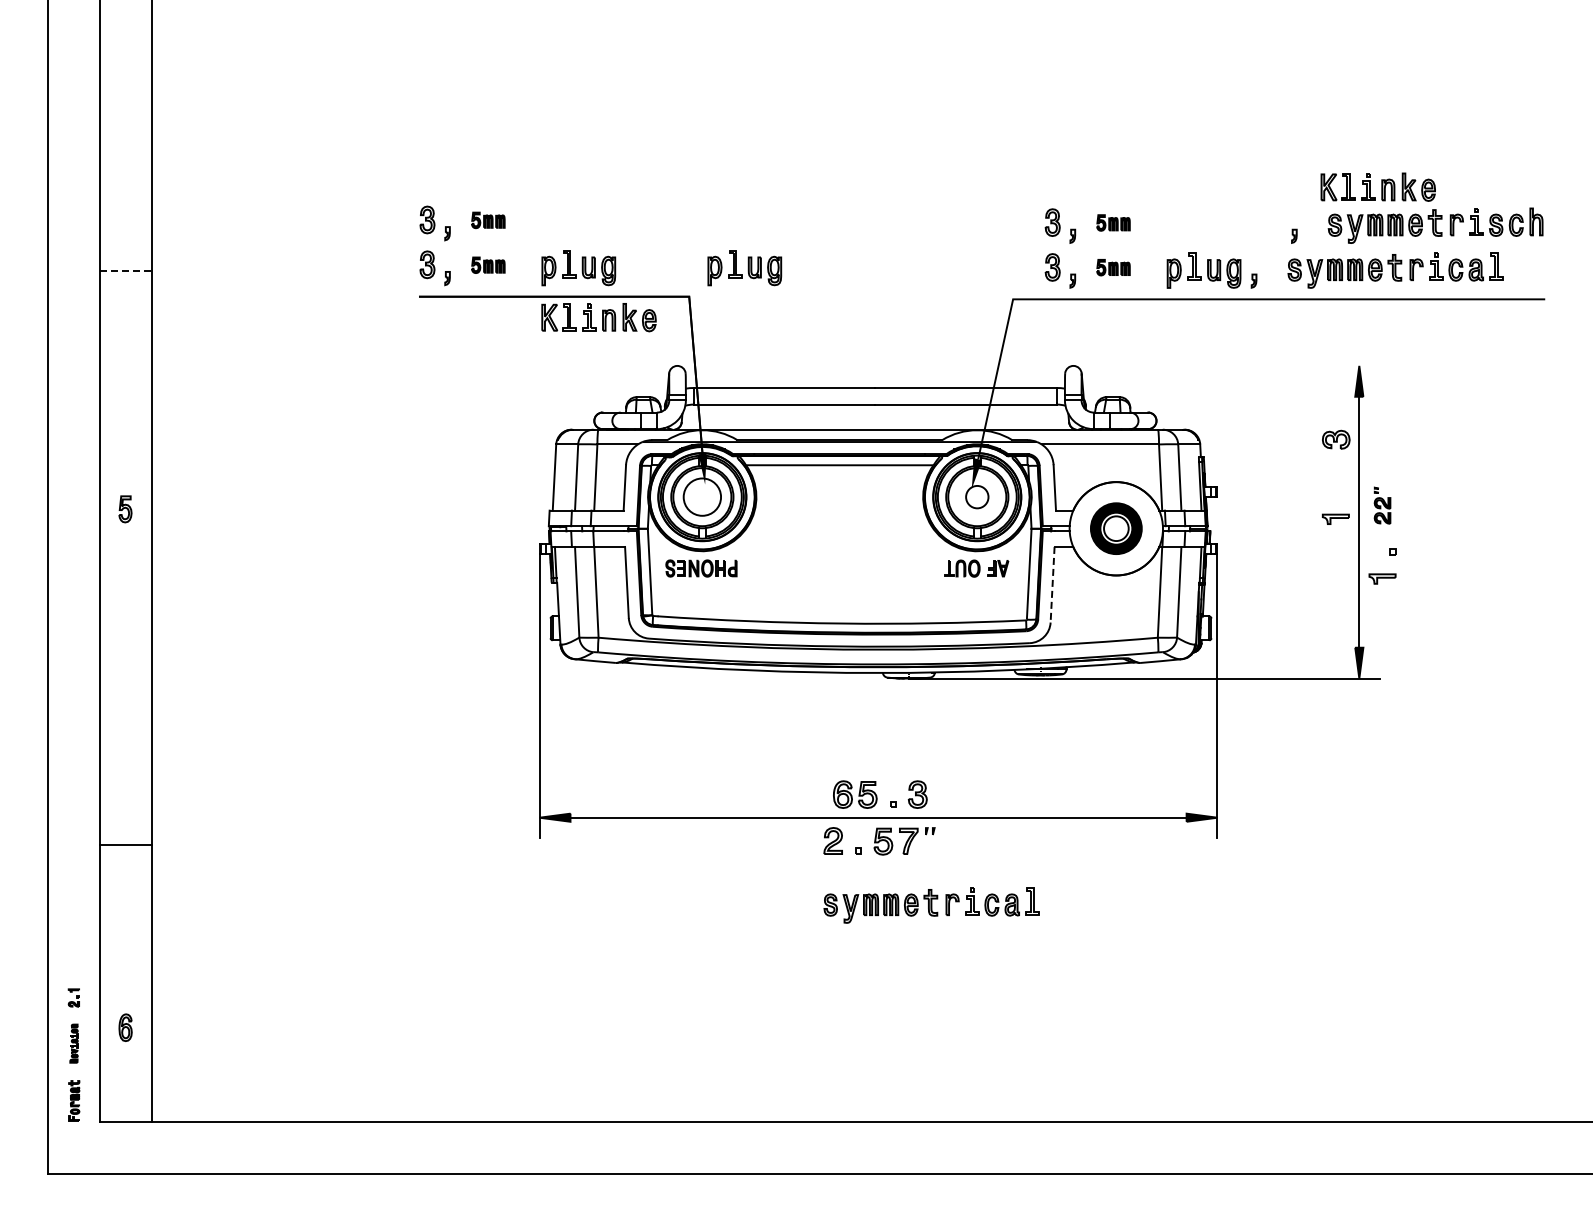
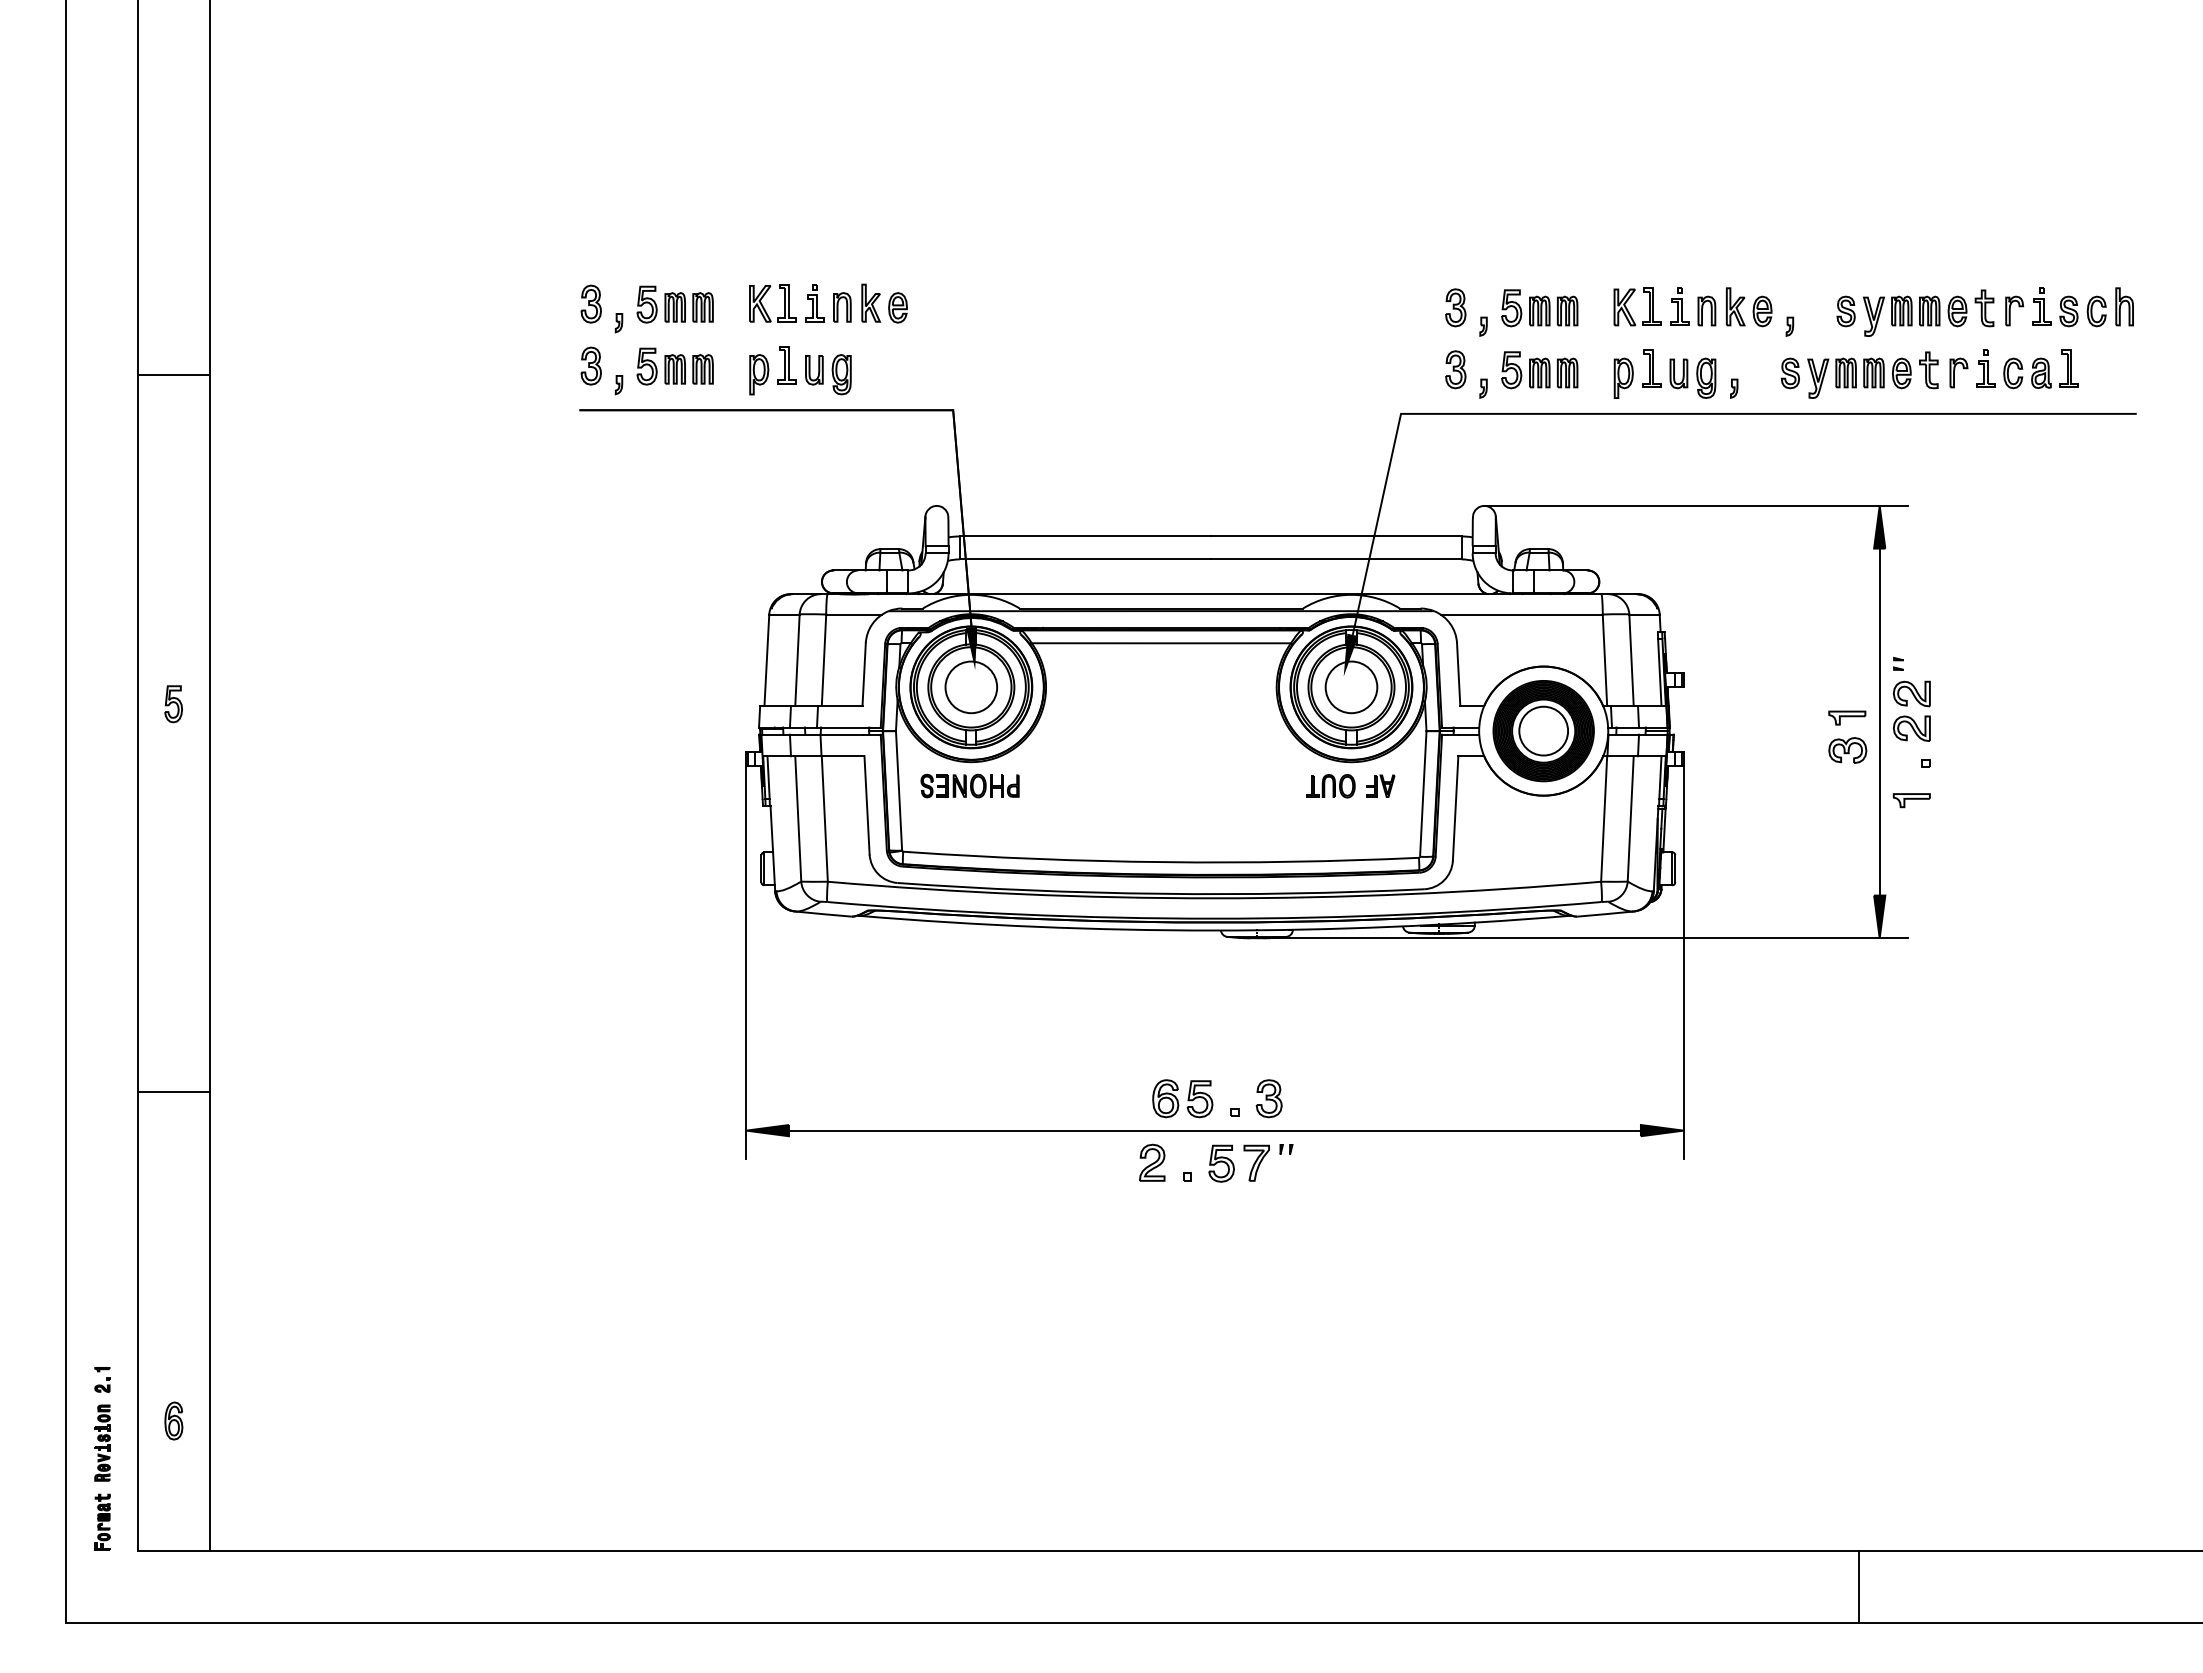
part: (1377, 186) -> (1691, 306), moved
part: (488, 220) -> (675, 304), size x1.67
part: (1113, 222) -> (1539, 307), size x1.67
part: (488, 265) -> (675, 367), size x1.67
part: (1113, 267) -> (1539, 369), size x1.67
part: (744, 268) -> (1029, 371), removed
line: (125, 271) -> (173, 375), dashed -> solid
part: (598, 317) -> (827, 303), moved
line: (1226, 365) -> (1696, 505), added
part: (1336, 439) -> (1848, 750), moved
circle: (976, 496) -> (1350, 686), size x1.67
part: (1382, 505) -> (1911, 698), size x1.67
part: (1116, 528) -> (1543, 730), size x1.43
line: (1052, 584) -> (1455, 808), dashed -> solid
line: (125, 844) -> (173, 1091), moved
part: (931, 905) -> (1288, 1252), removed
part: (73, 1043) -> (101, 1442), size x1.43
line: (1344, 1147) -> (1859, 1586), added

